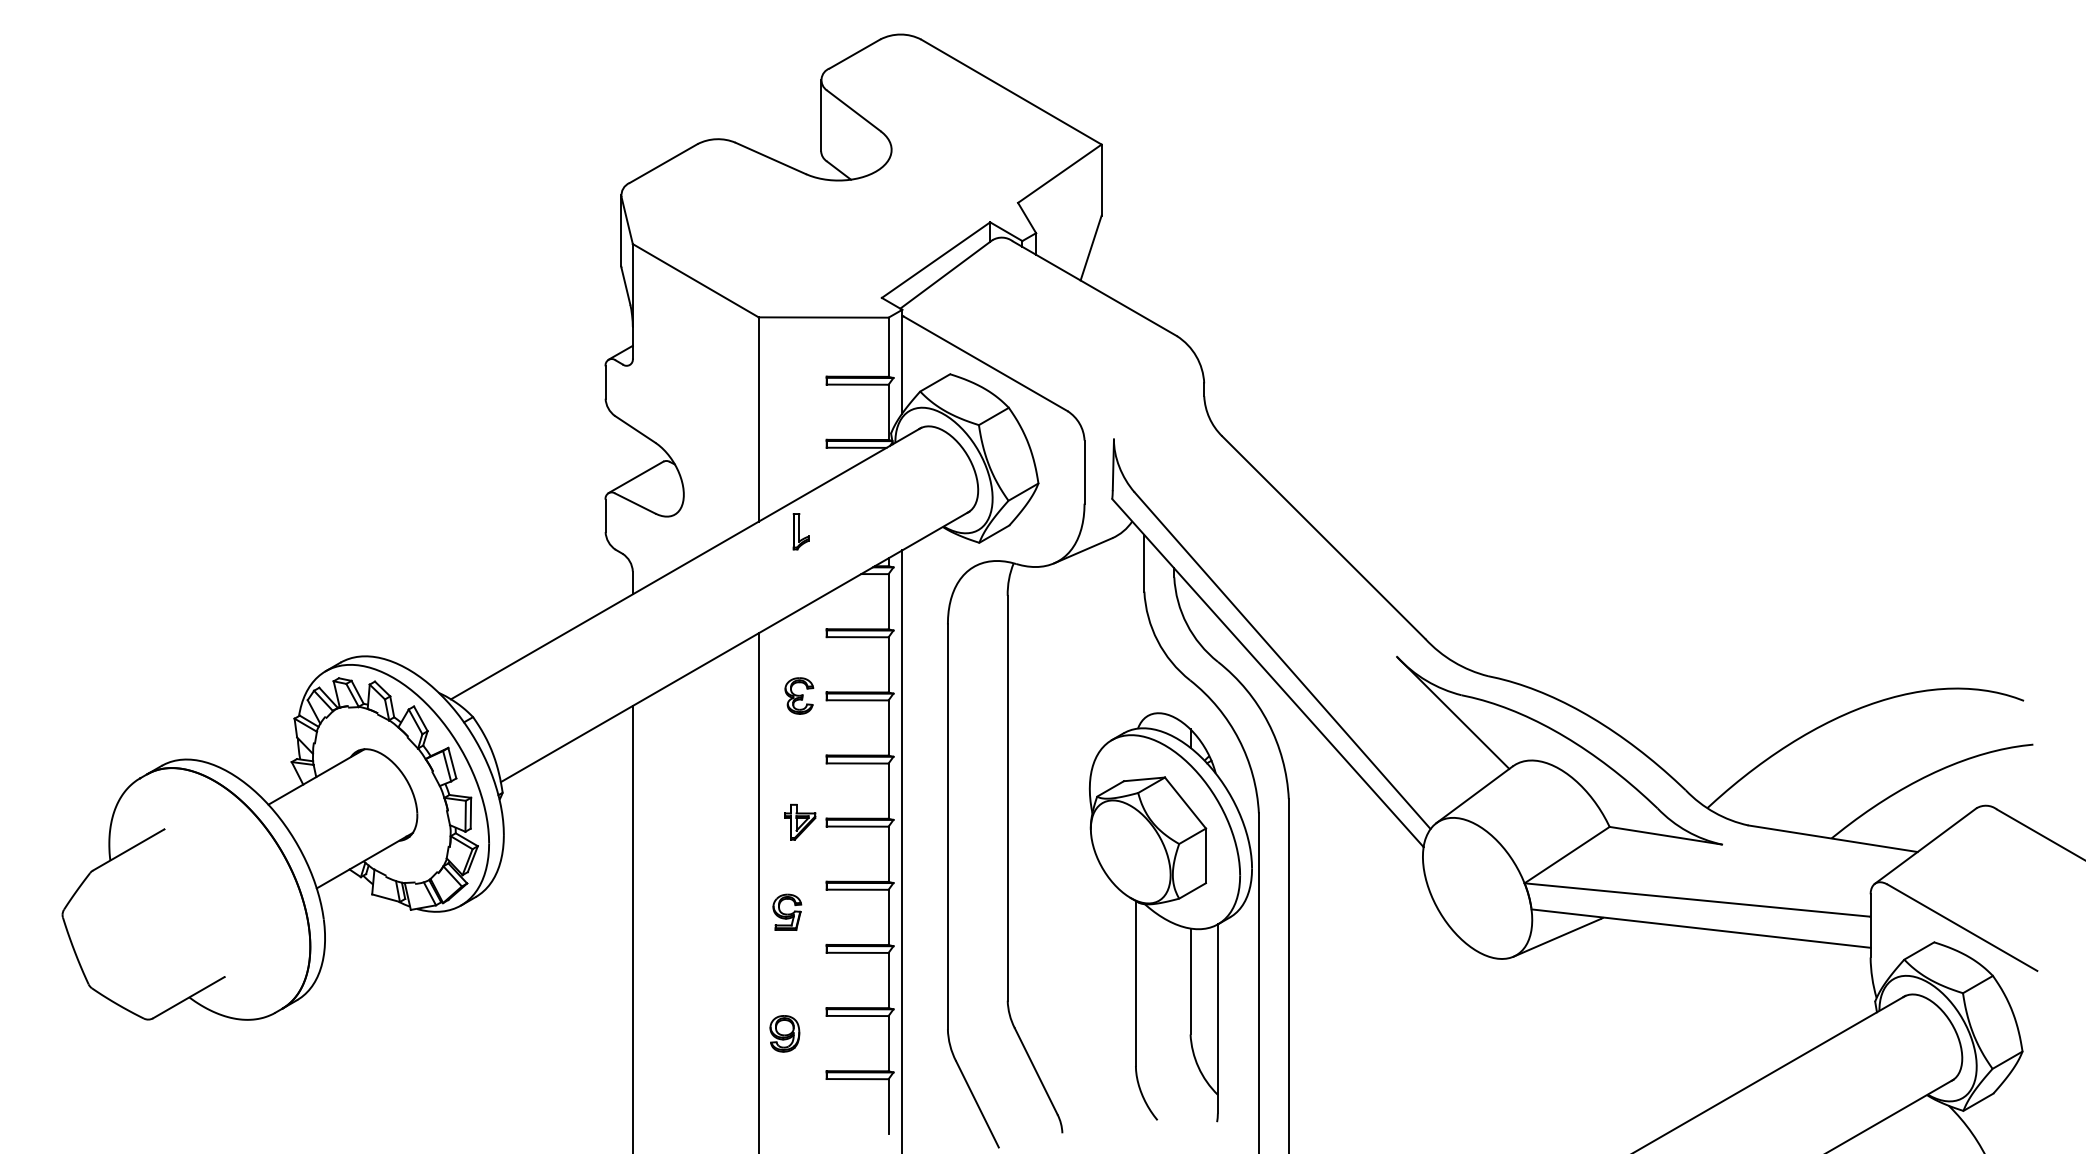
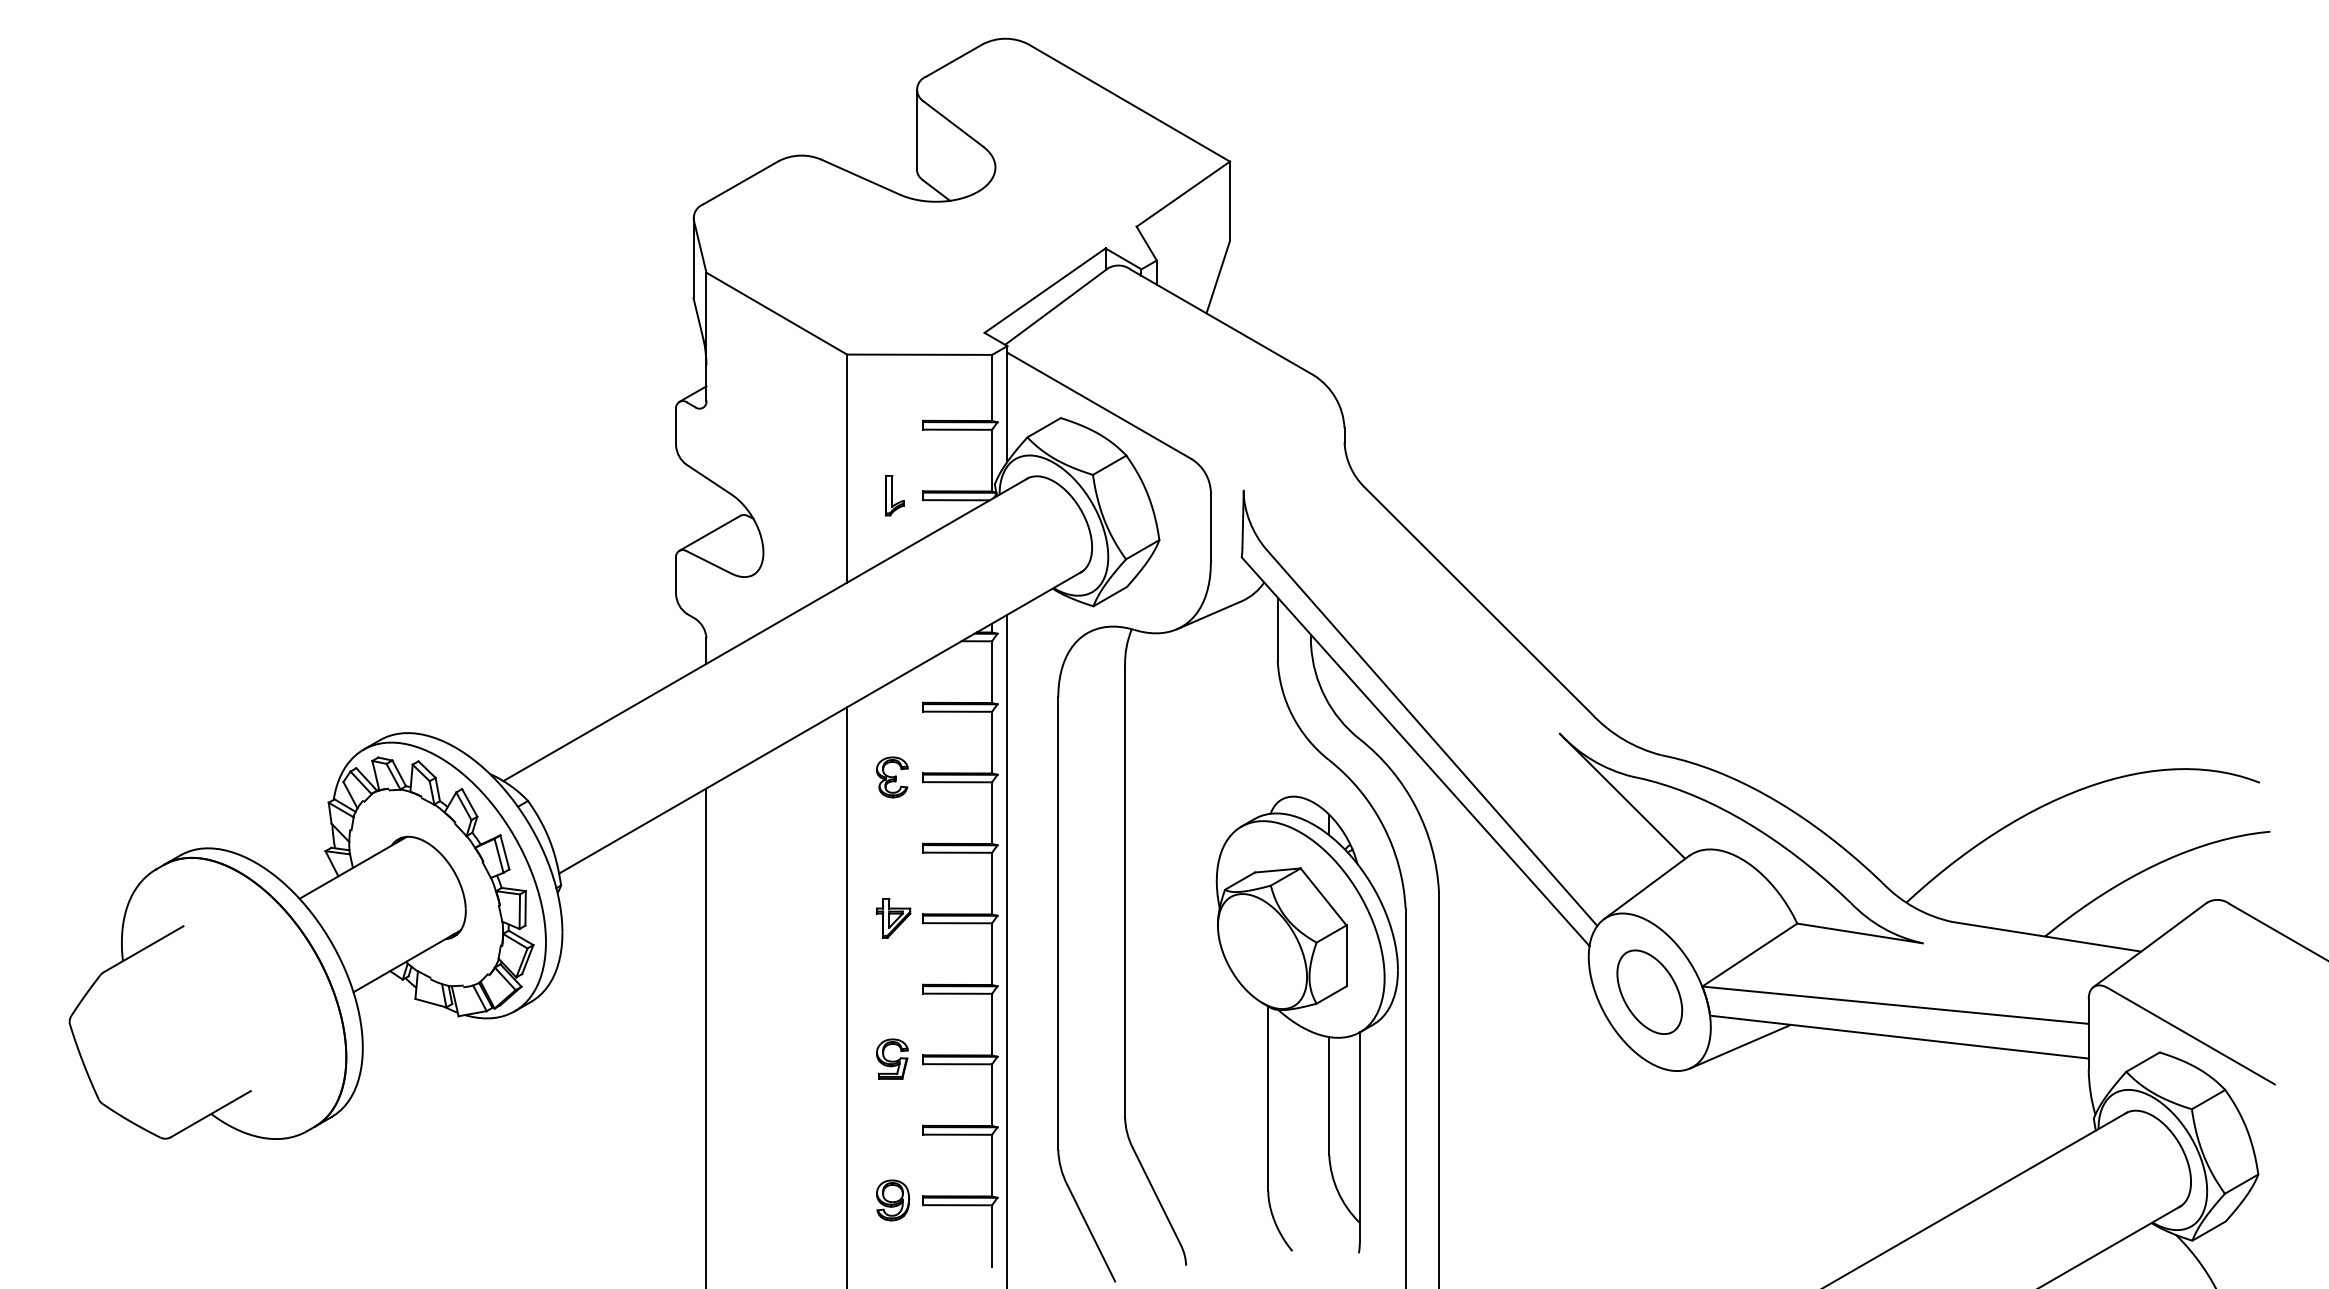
part: (800, 531) -> (893, 495), moved
part: (1477, 888) -> (1649, 992), added
part: (787, 911) -> (892, 1058), moved
part: (784, 1033) -> (892, 1200), moved

